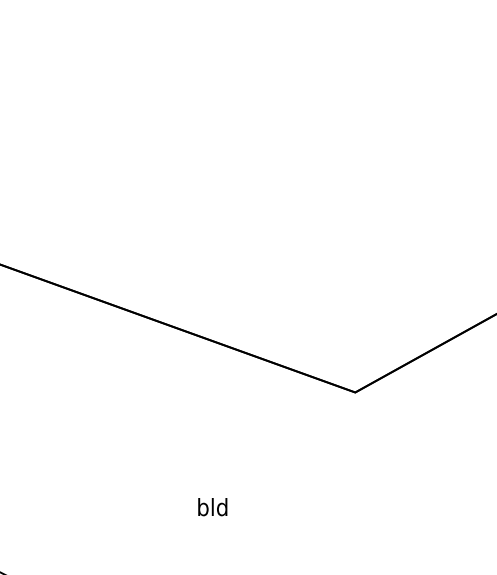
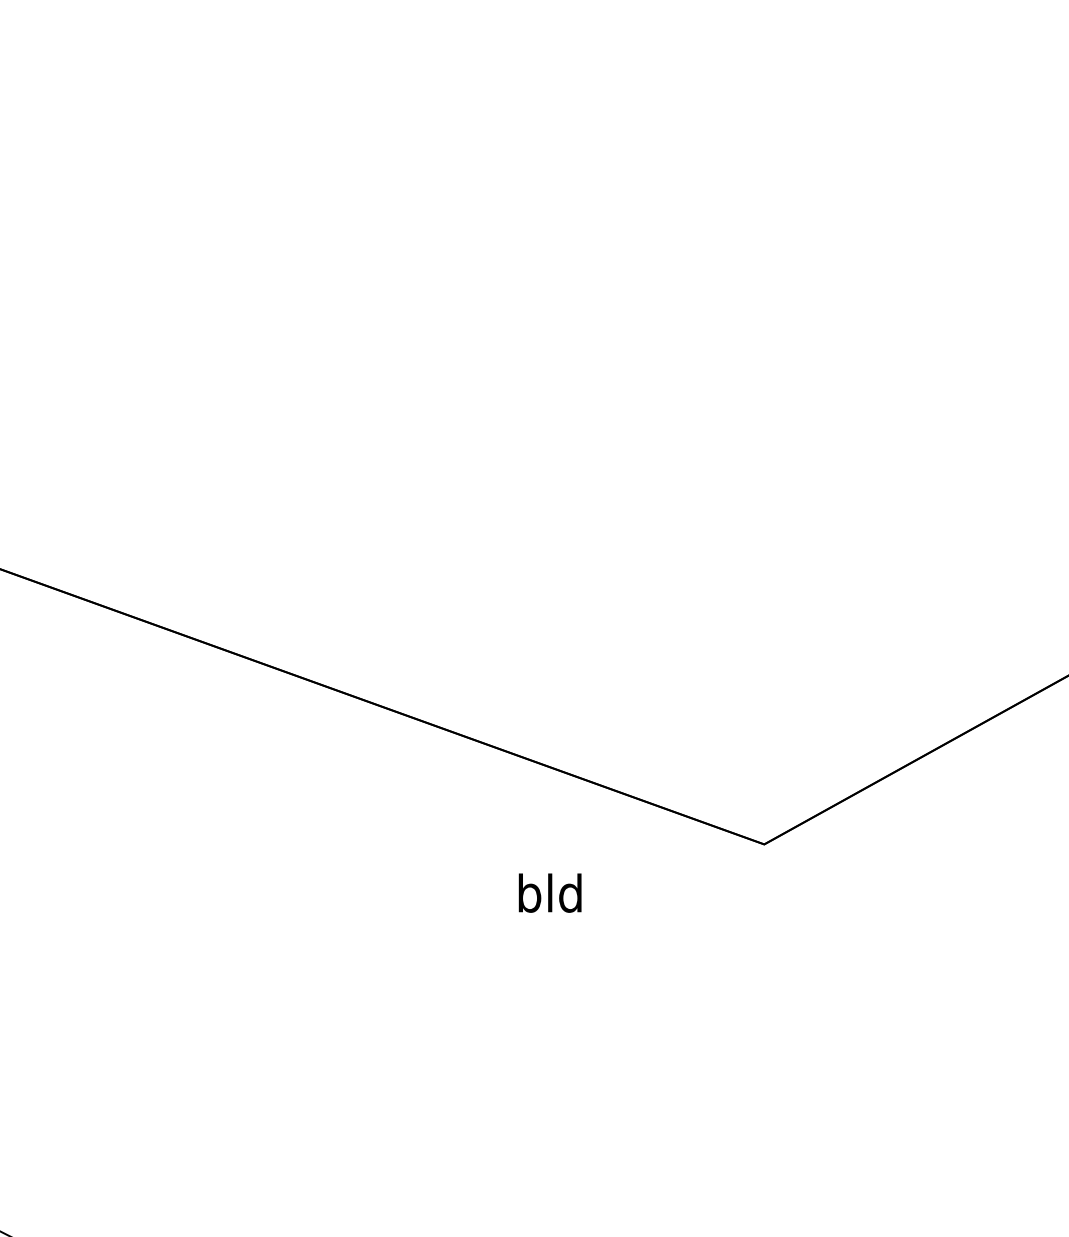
text: (212, 507) -> (549, 893), moved

